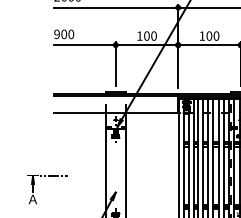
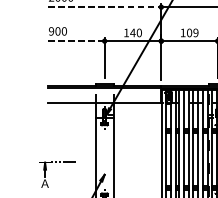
line: (116, 7) -> (105, 7), solid -> dashed
text: (146, 35) -> (132, 32), 100 -> 140
text: (216, 35) -> (195, 32), 100 -> 109
line: (85, 45) -> (77, 41), solid -> dashed
part: (48, 176) -> (59, 162), moved

